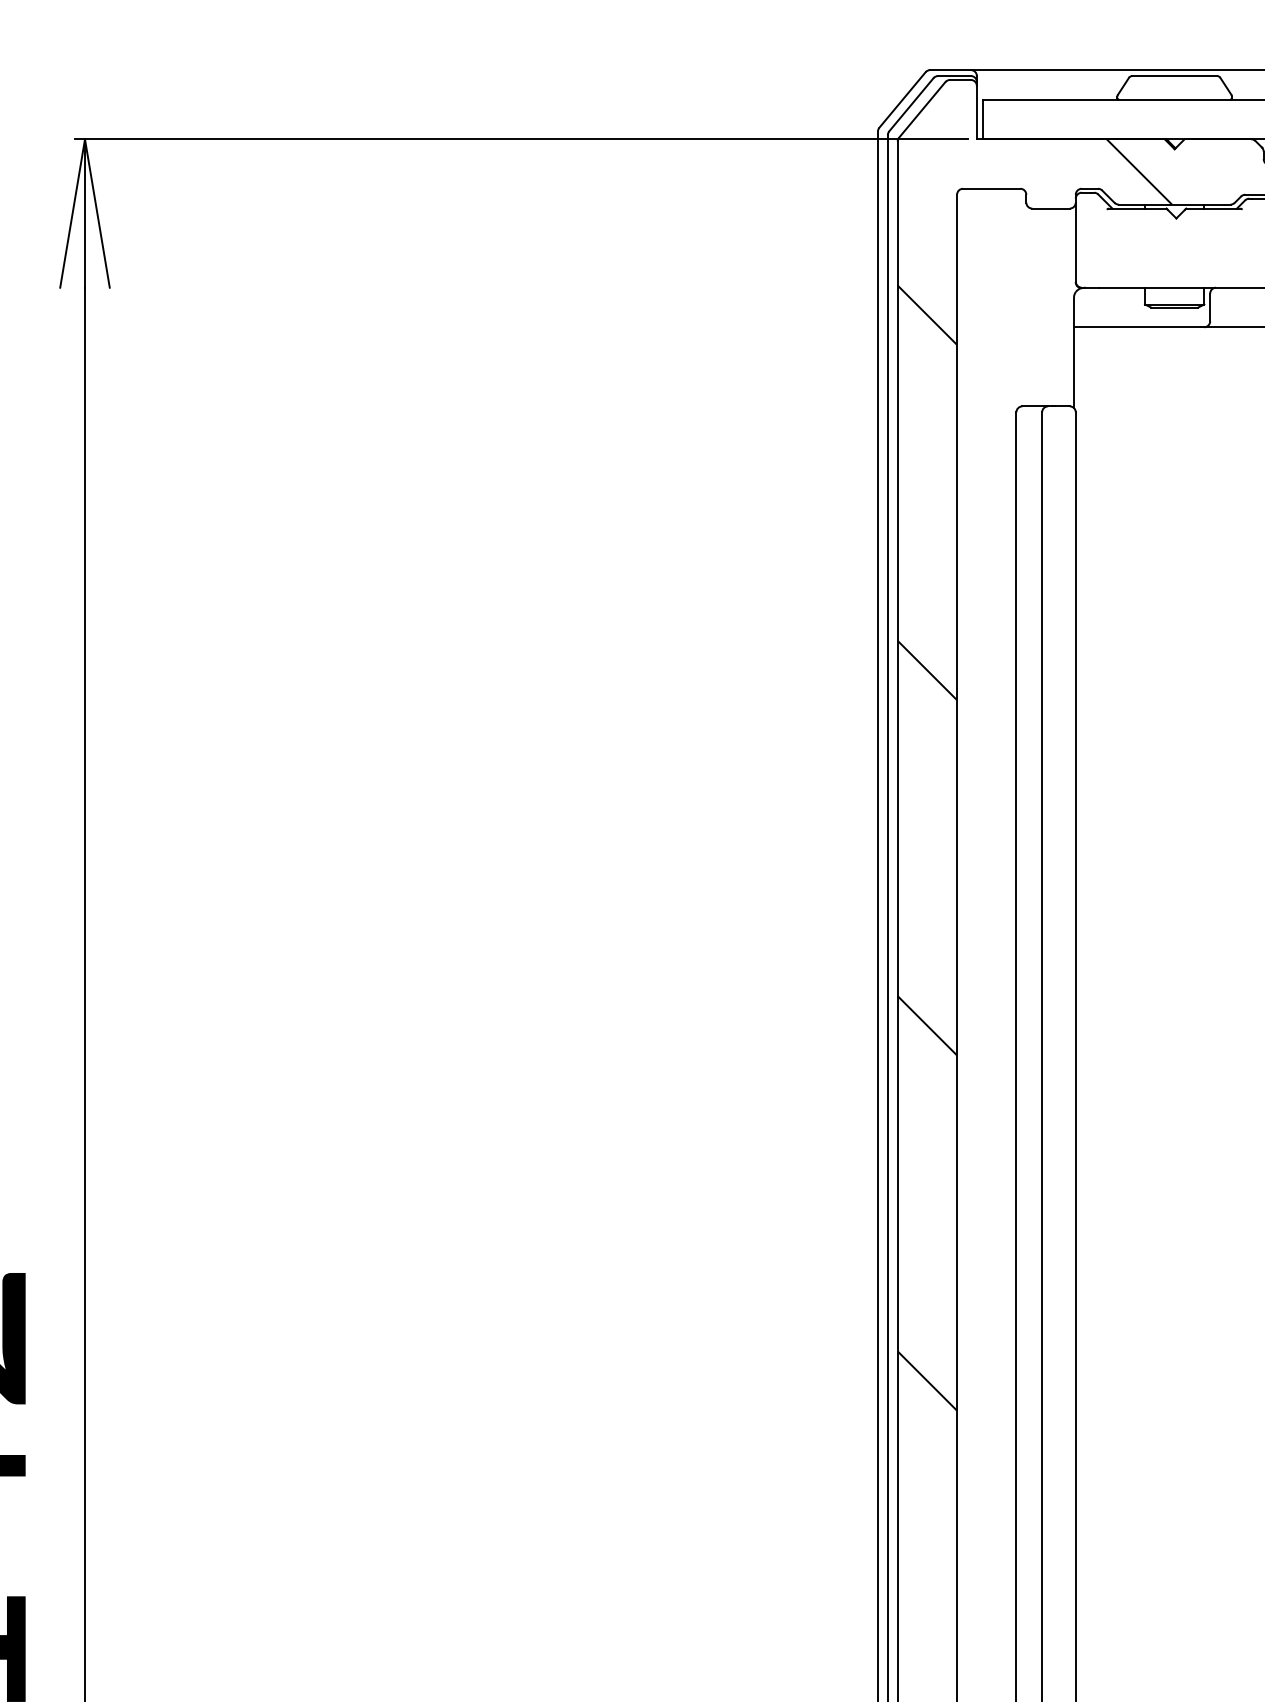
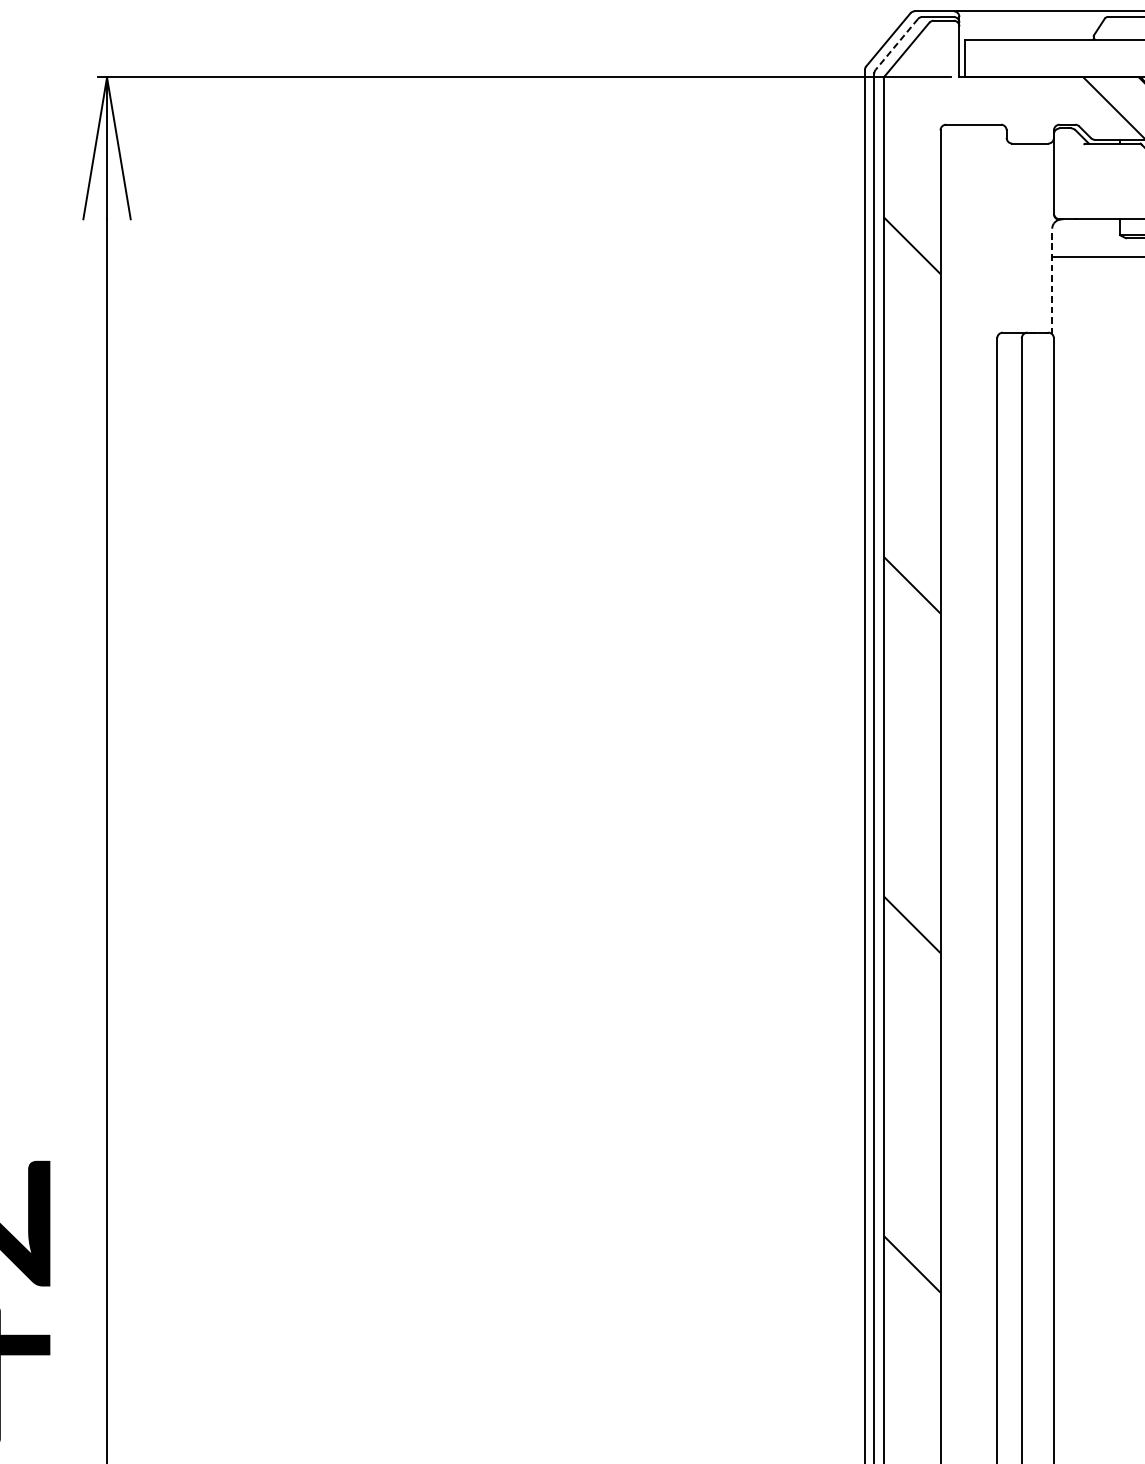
line: (911, 104) -> (896, 44), solid -> dashed
line: (1074, 352) -> (1052, 281), solid -> dashed

